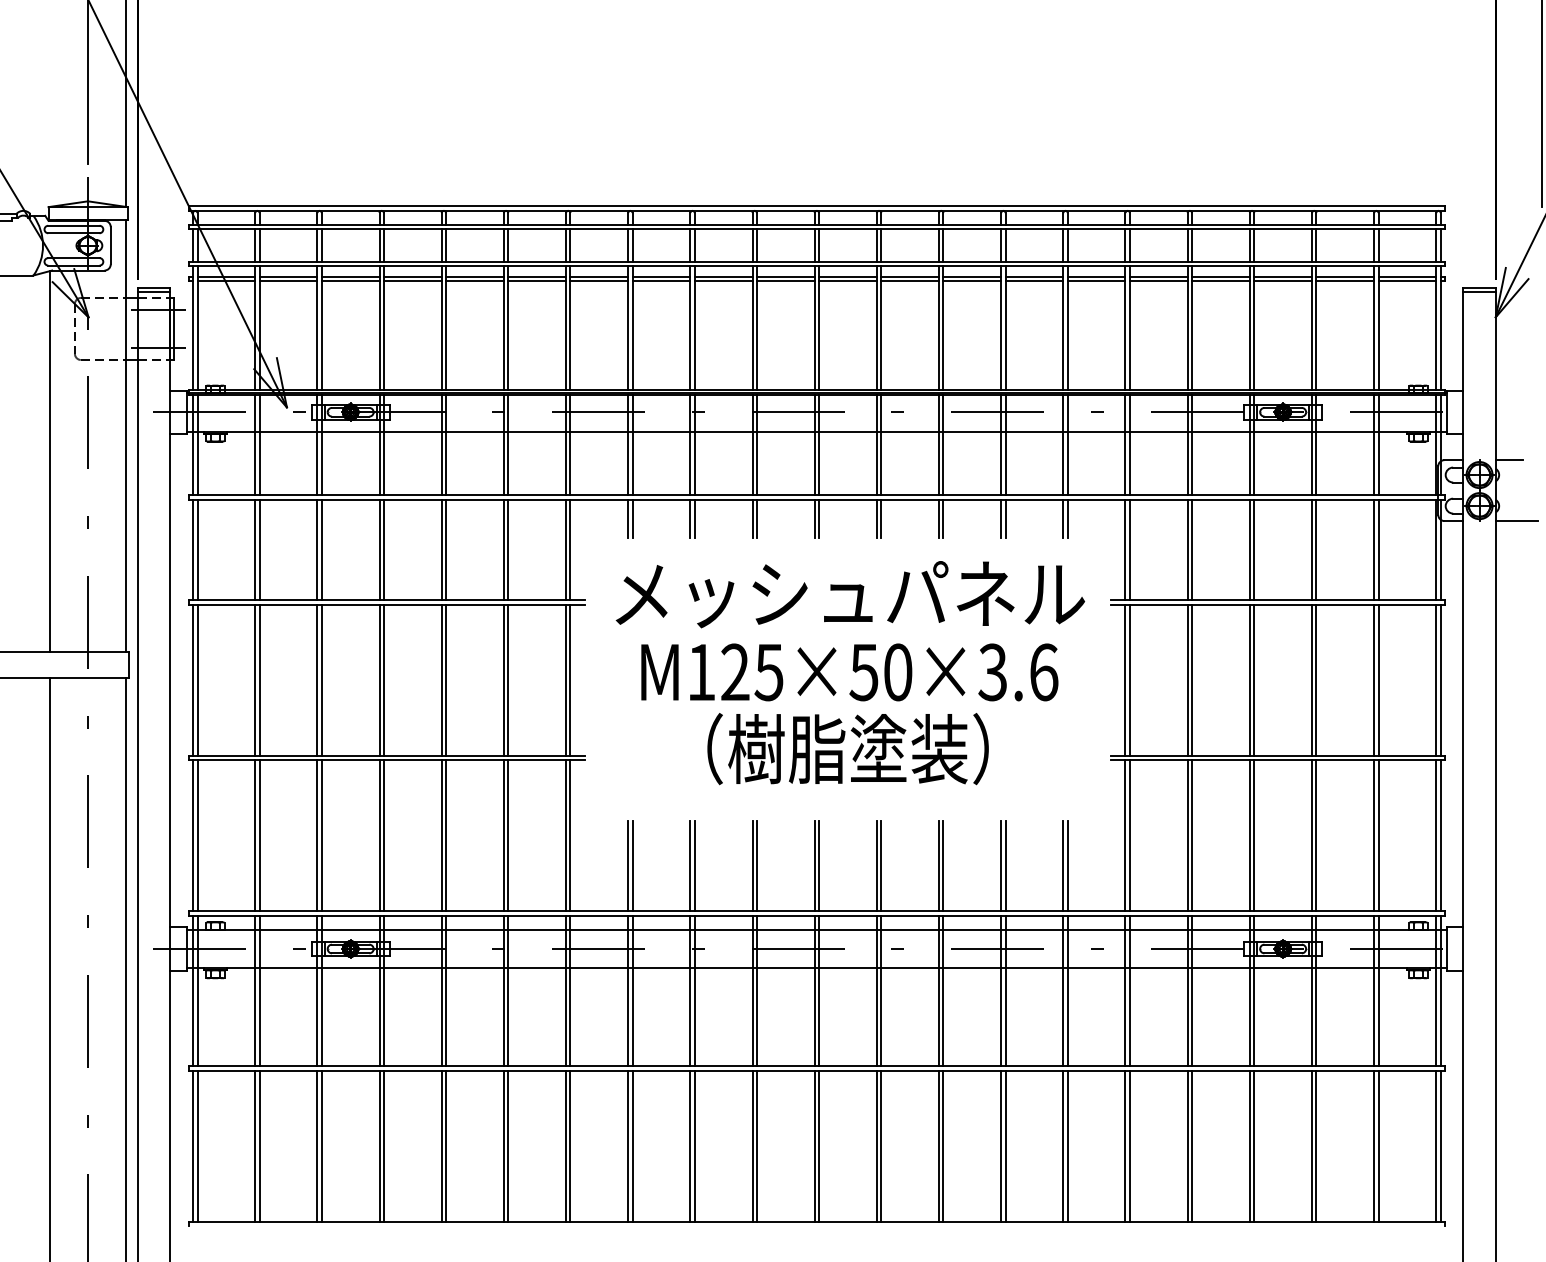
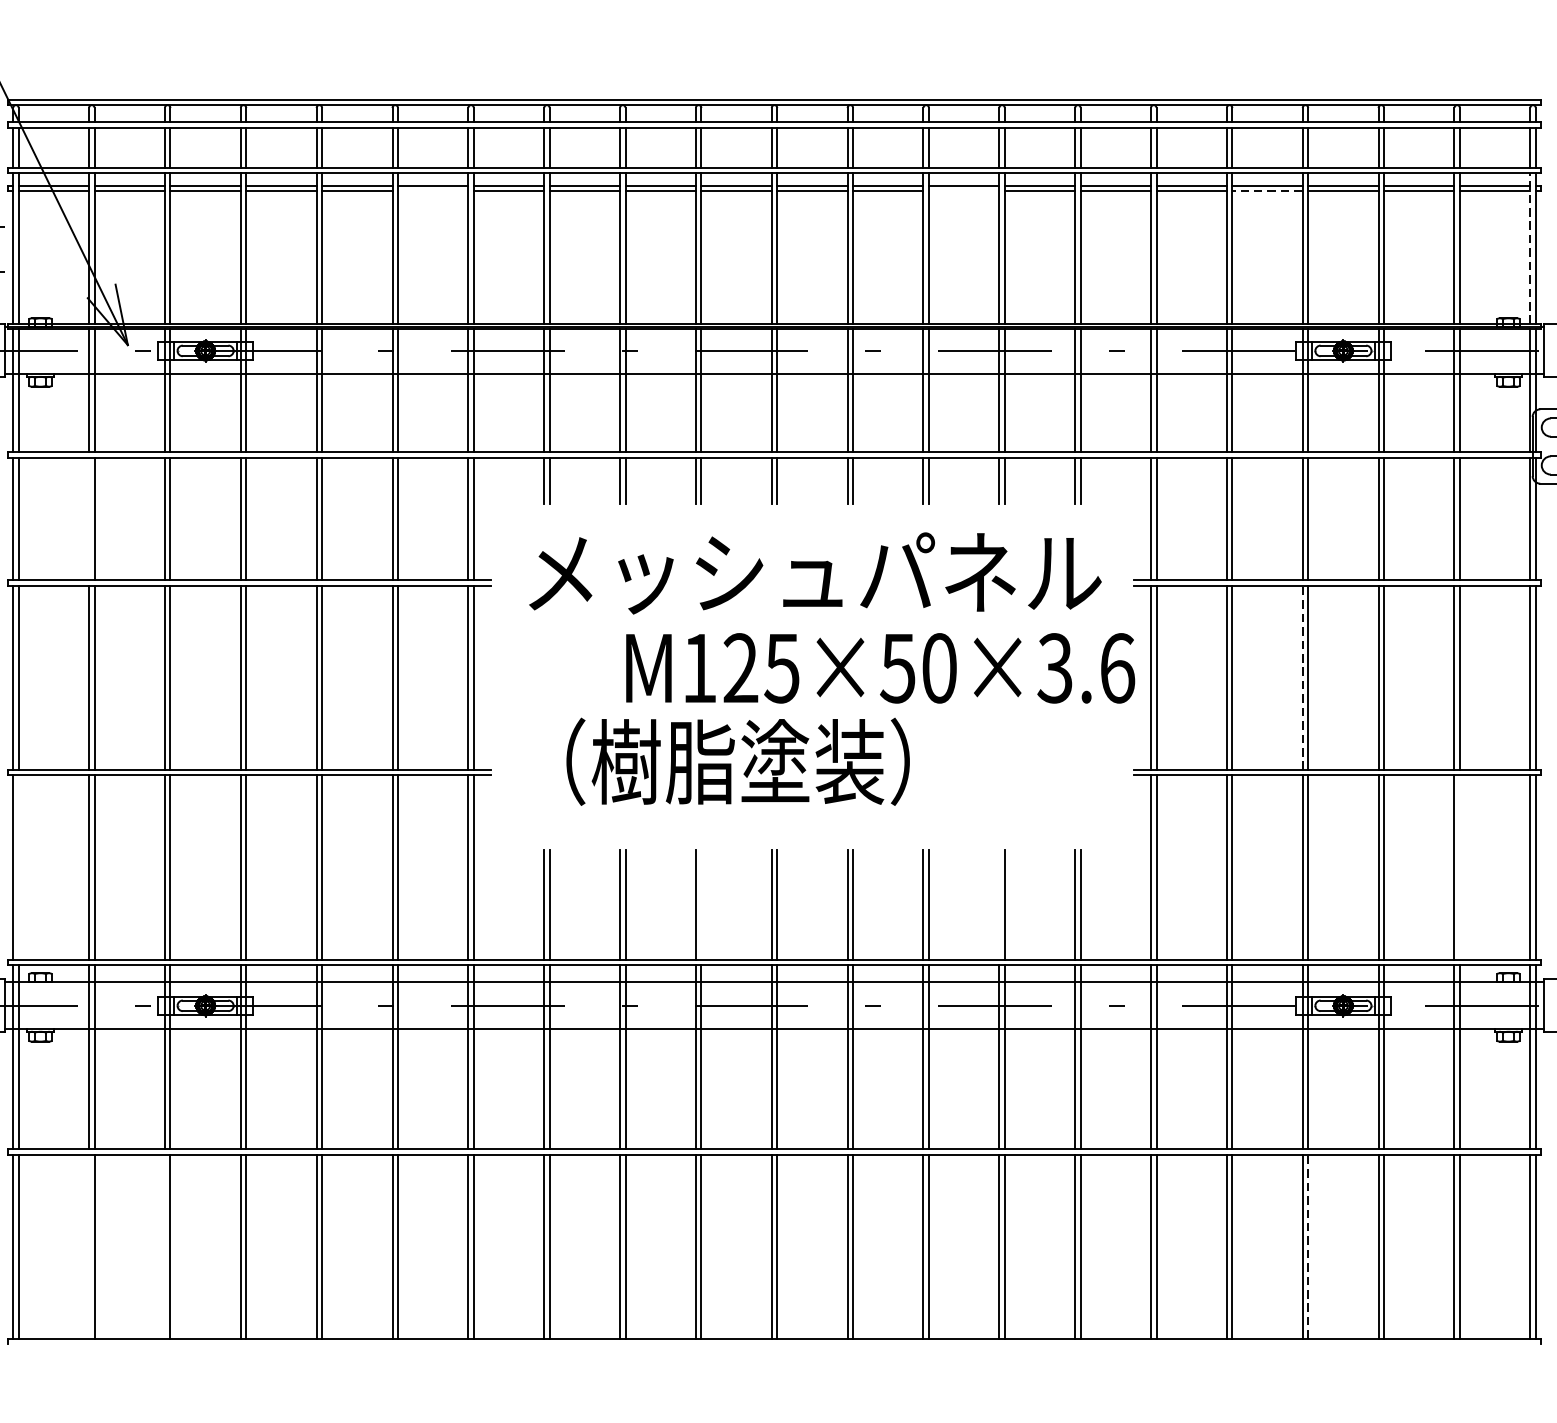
line: (537, 281) -> (433, 191), removed
line: (972, 281) -> (964, 191), removed
line: (1220, 281) -> (1266, 191), solid -> dashed
line: (1436, 328) -> (1530, 248), solid -> dashed
line: (255, 549) -> (89, 518), removed
text: (849, 672) -> (880, 668), moved
line: (1249, 679) -> (1302, 677), solid -> dashed
text: (847, 749) -> (737, 762), moved
line: (197, 835) -> (18, 867), removed
line: (1378, 835) -> (1459, 867), removed
line: (756, 866) -> (700, 905), removed
line: (1001, 866) -> (999, 905), removed
line: (255, 1145) -> (89, 1245), removed
line: (317, 1145) -> (165, 1245), removed
line: (1254, 1145) -> (1308, 1245), solid -> dashed

